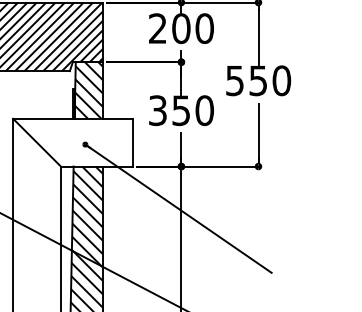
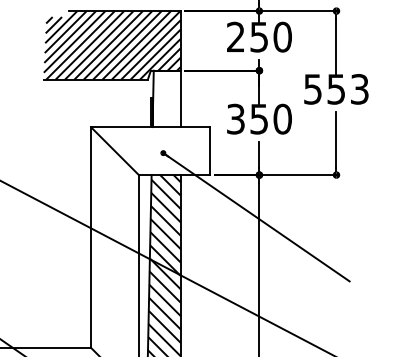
text: (181, 27) -> (259, 36), 200 -> 250
text: (281, 80) -> (359, 89), 550 -> 553
hatch: (88, 89) -> (166, 98), removed

